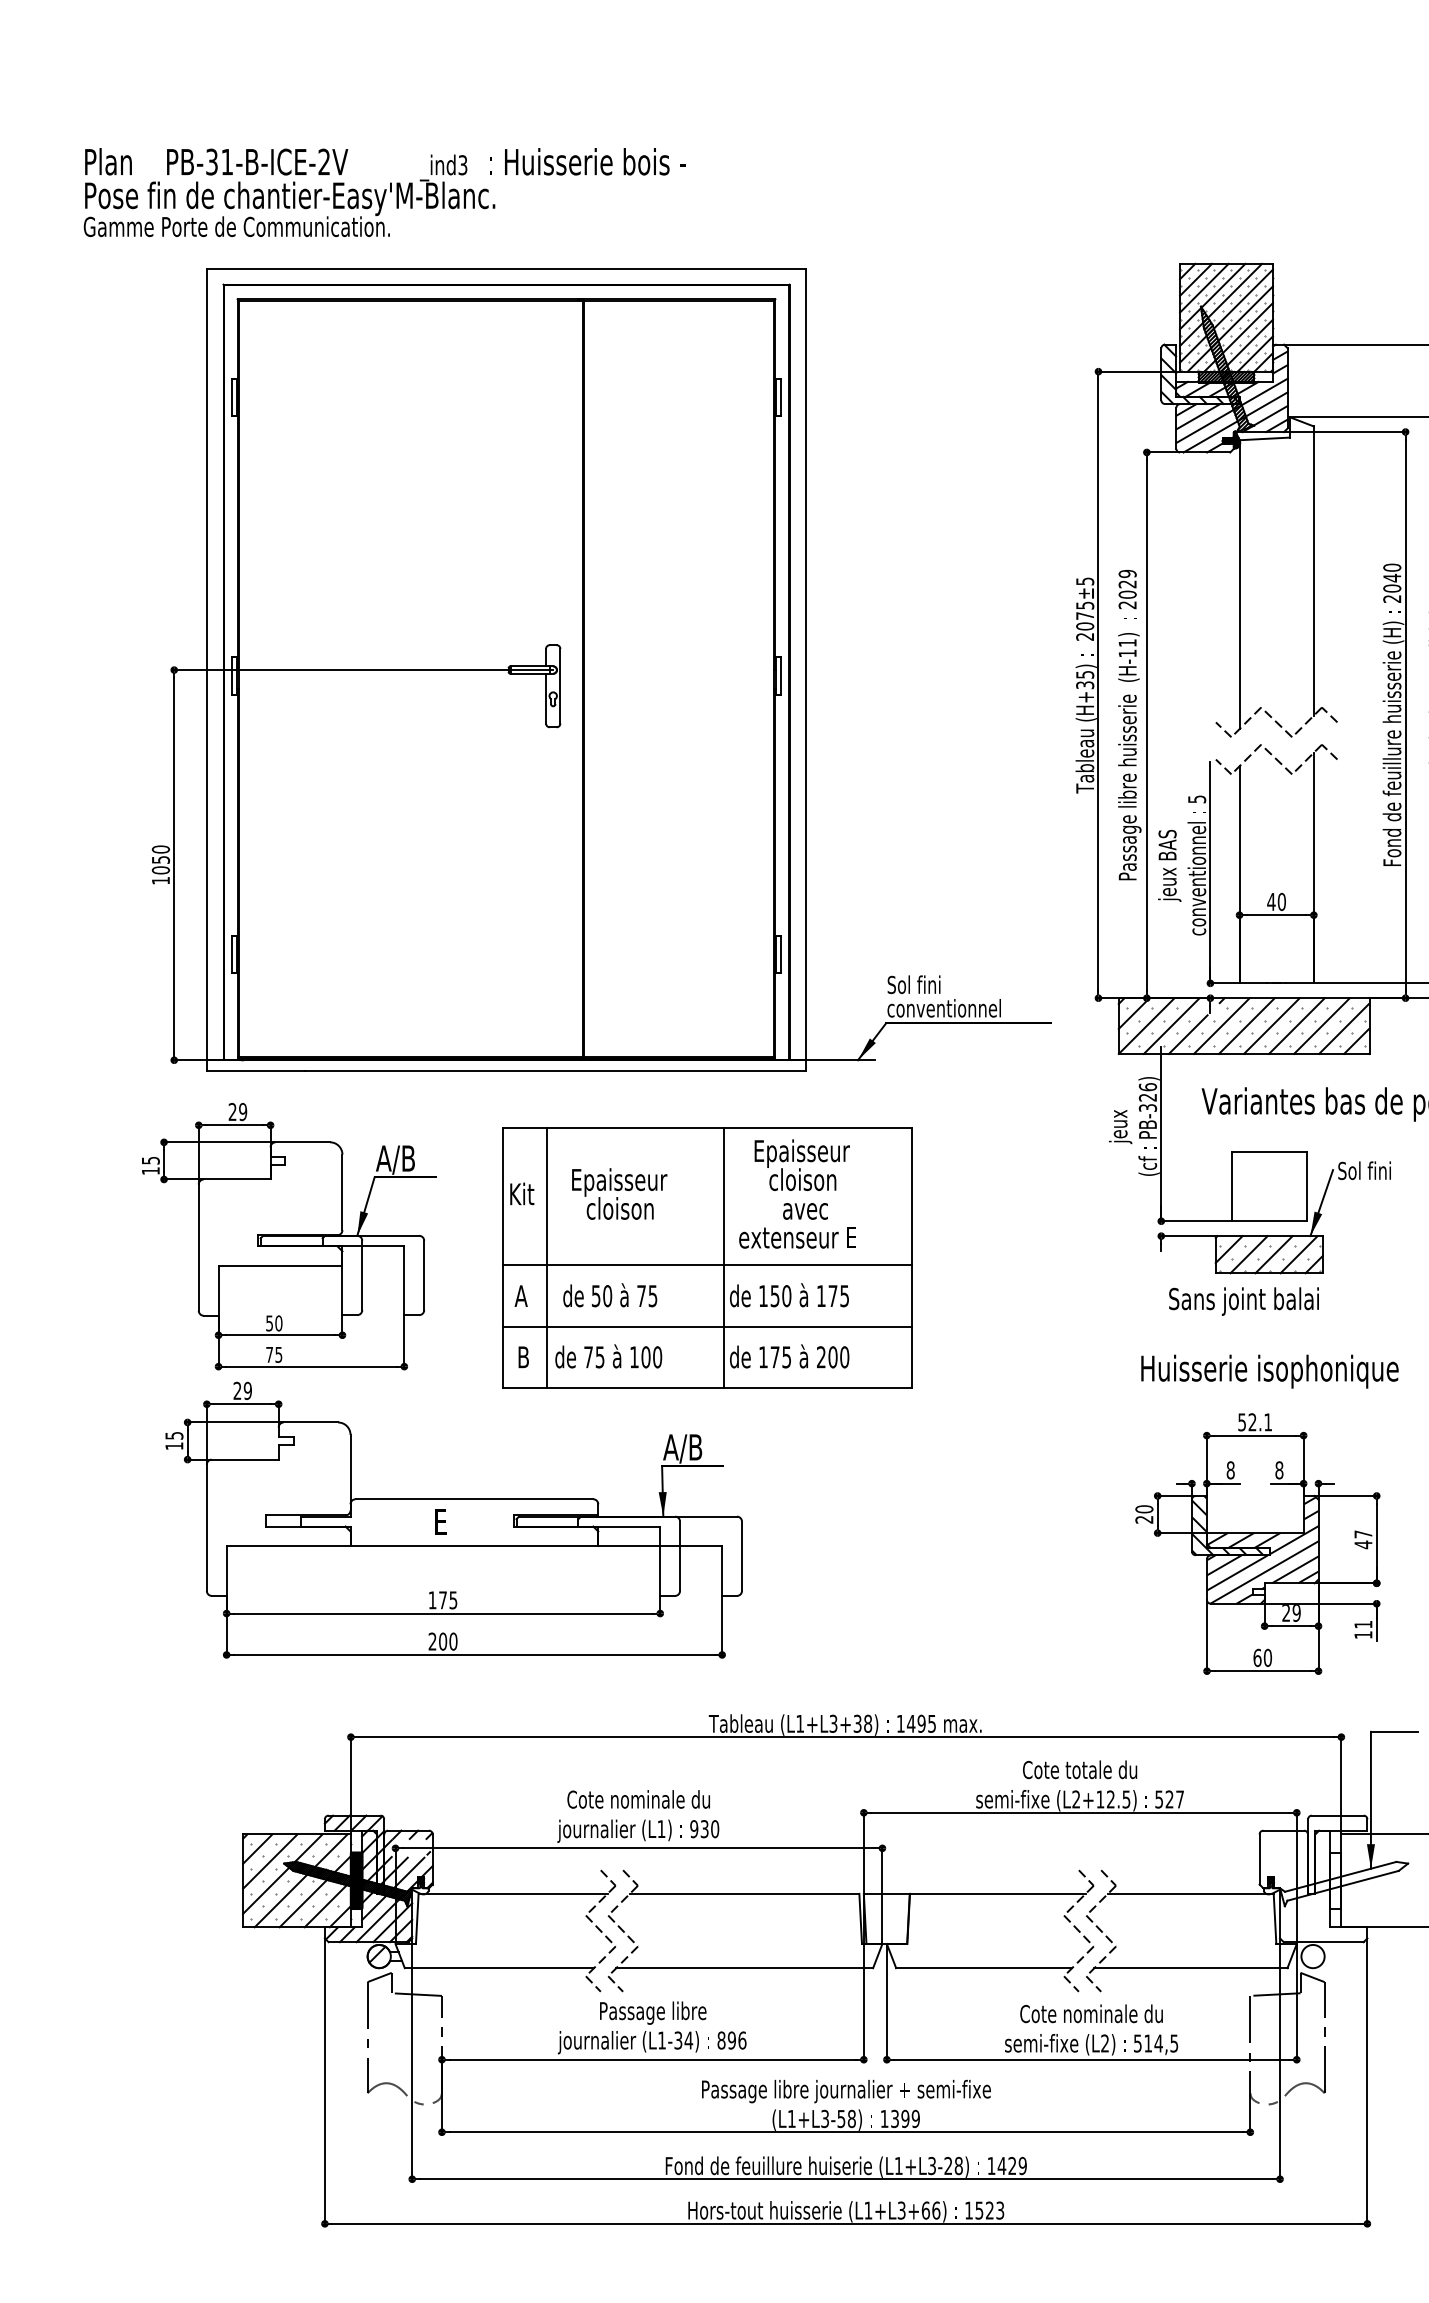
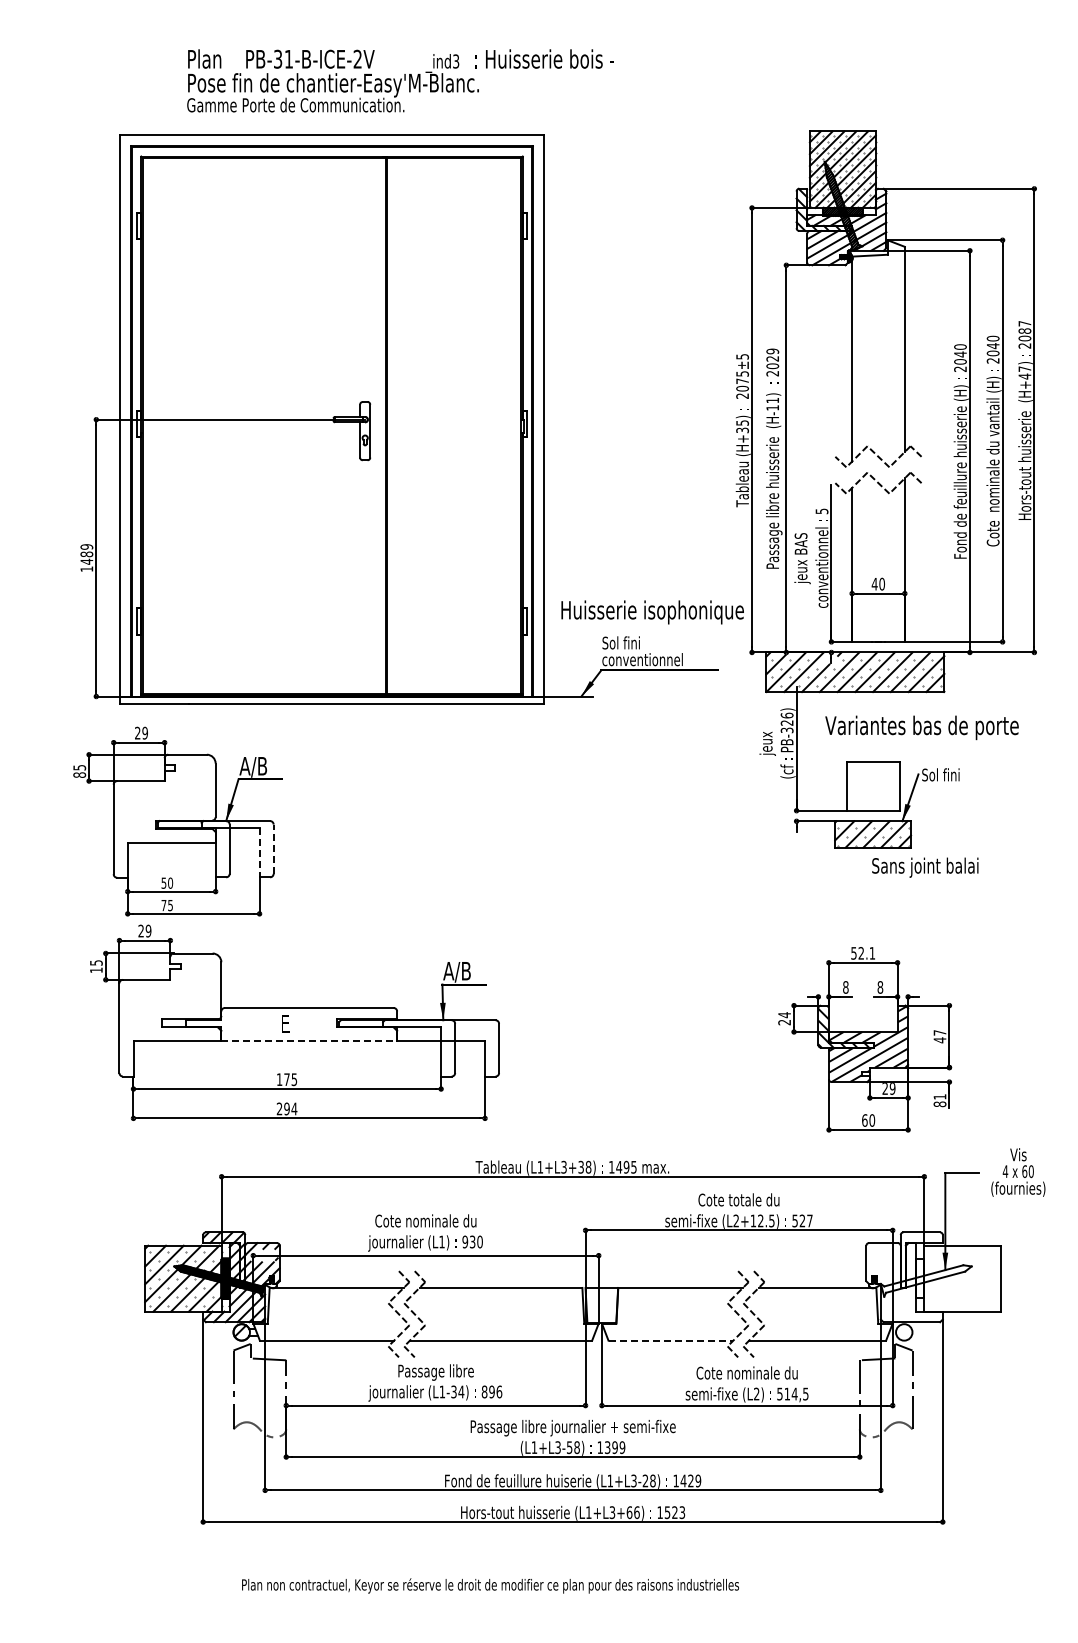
text: (384, 191) -> (400, 80), moved
text: (160, 860) -> (86, 554), 1050 -> 1489
text: (150, 1170) -> (79, 774), 15 -> 85
part: (707, 1257) -> (474, 836), removed
line: (423, 1275) -> (273, 849), solid -> dashed
line: (404, 1280) -> (259, 852), solid -> dashed
text: (1244, 1301) -> (925, 867), moved
text: (1269, 1371) -> (652, 612), moved
text: (1144, 1509) -> (784, 1015), 20 -> 24
line: (474, 1546) -> (309, 1041), solid -> dashed
text: (1362, 1635) -> (939, 1104), 11 -> 81
text: (447, 1640) -> (290, 1108), 200 -> 294
line: (984, 1967) -> (671, 1340), solid -> dashed

